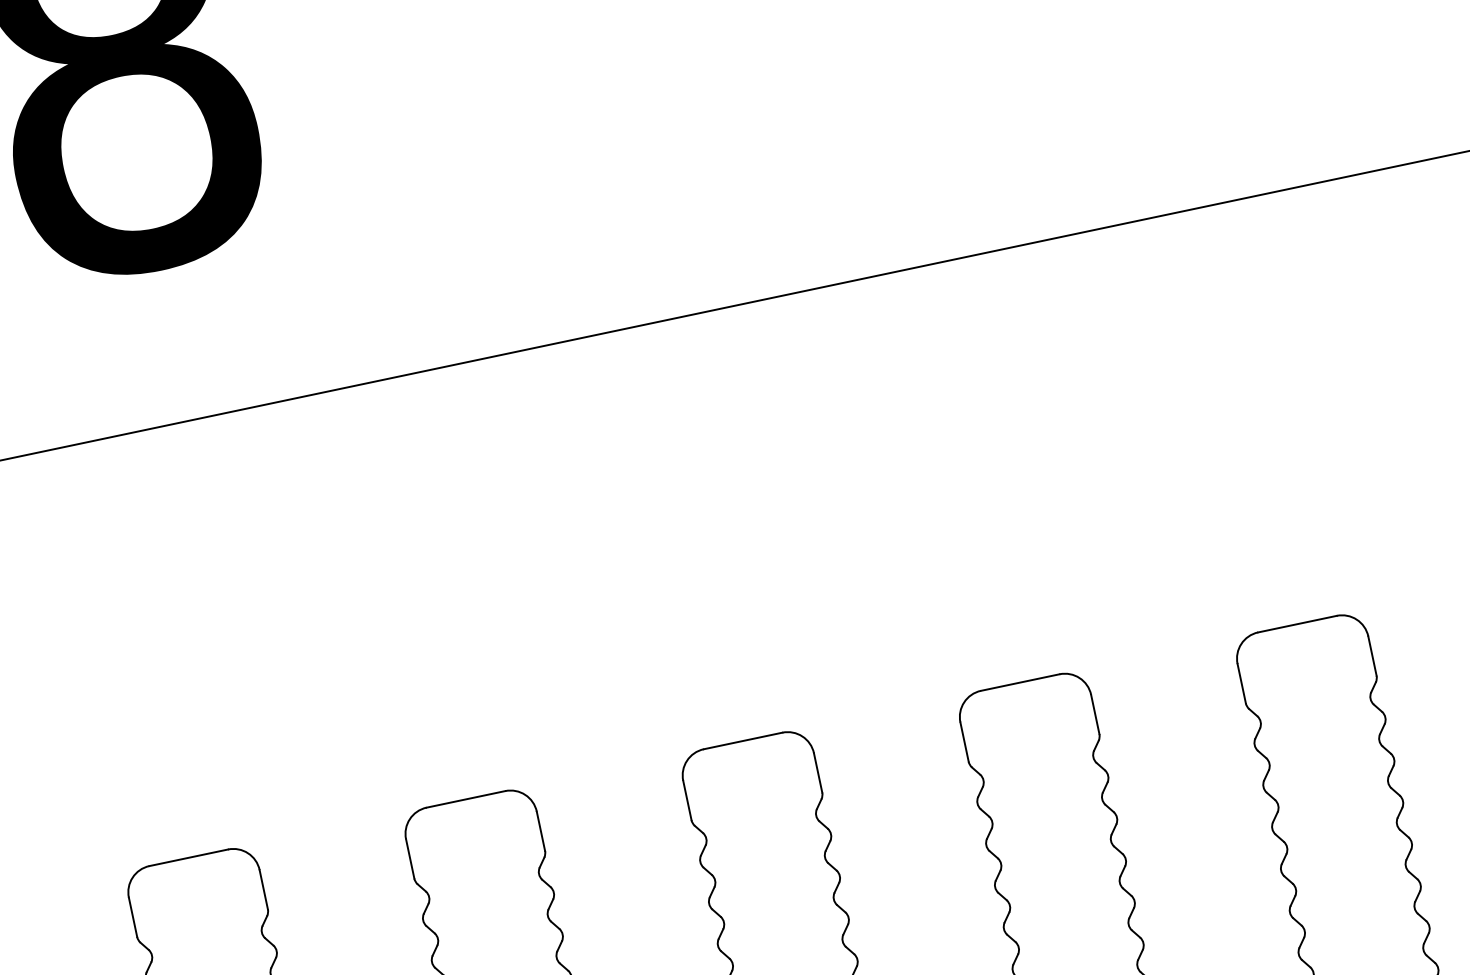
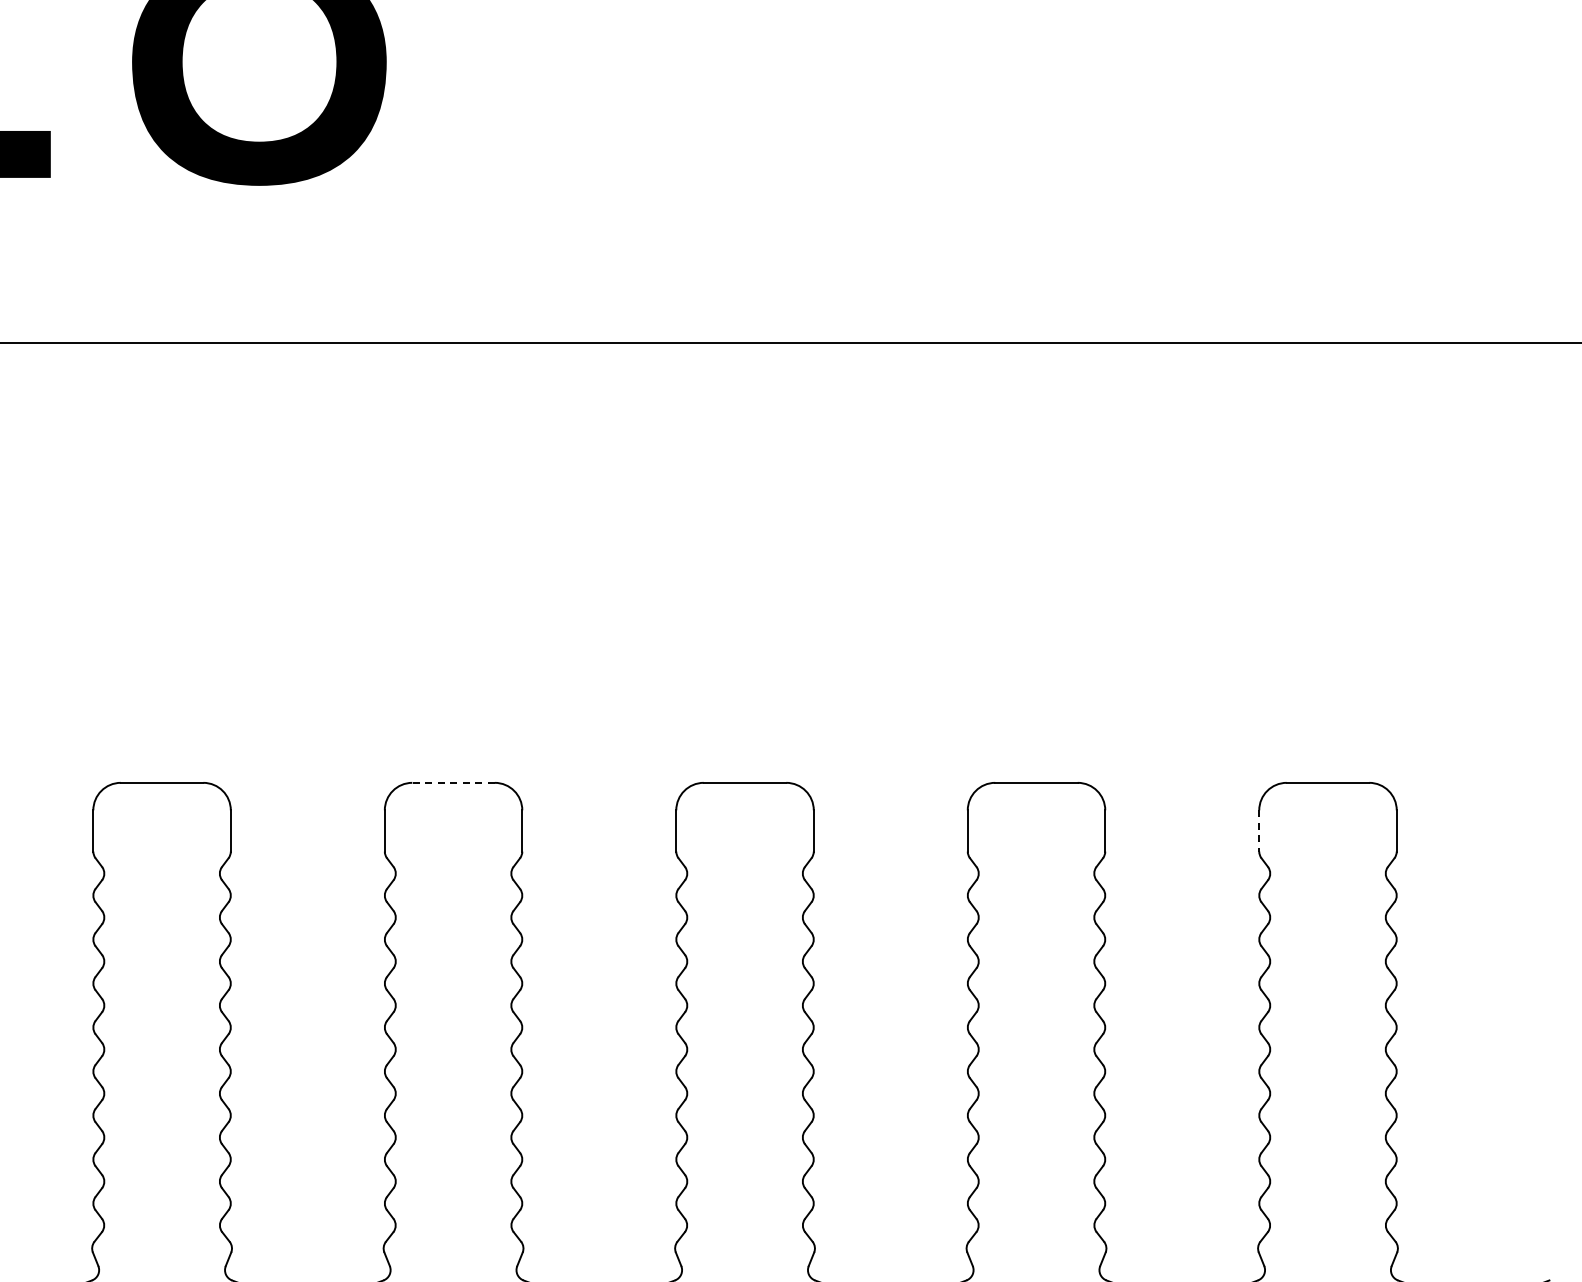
line: (1241, 683) -> (1259, 830), solid -> dashed
line: (465, 799) -> (453, 782), solid -> dashed

